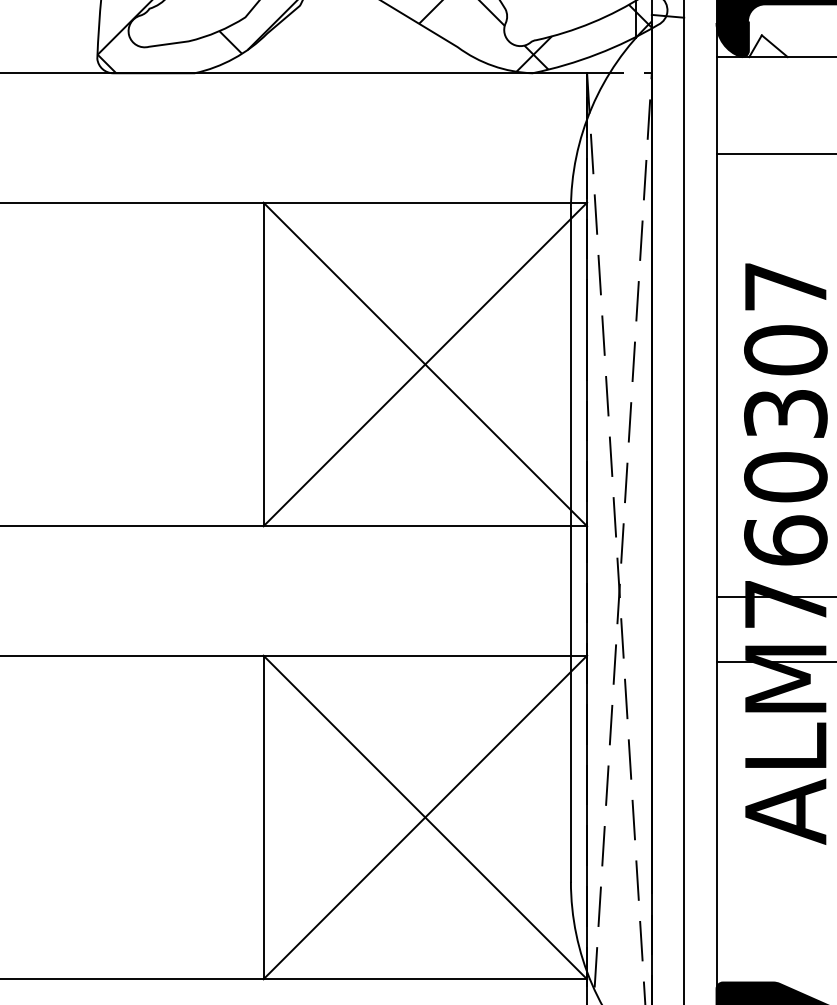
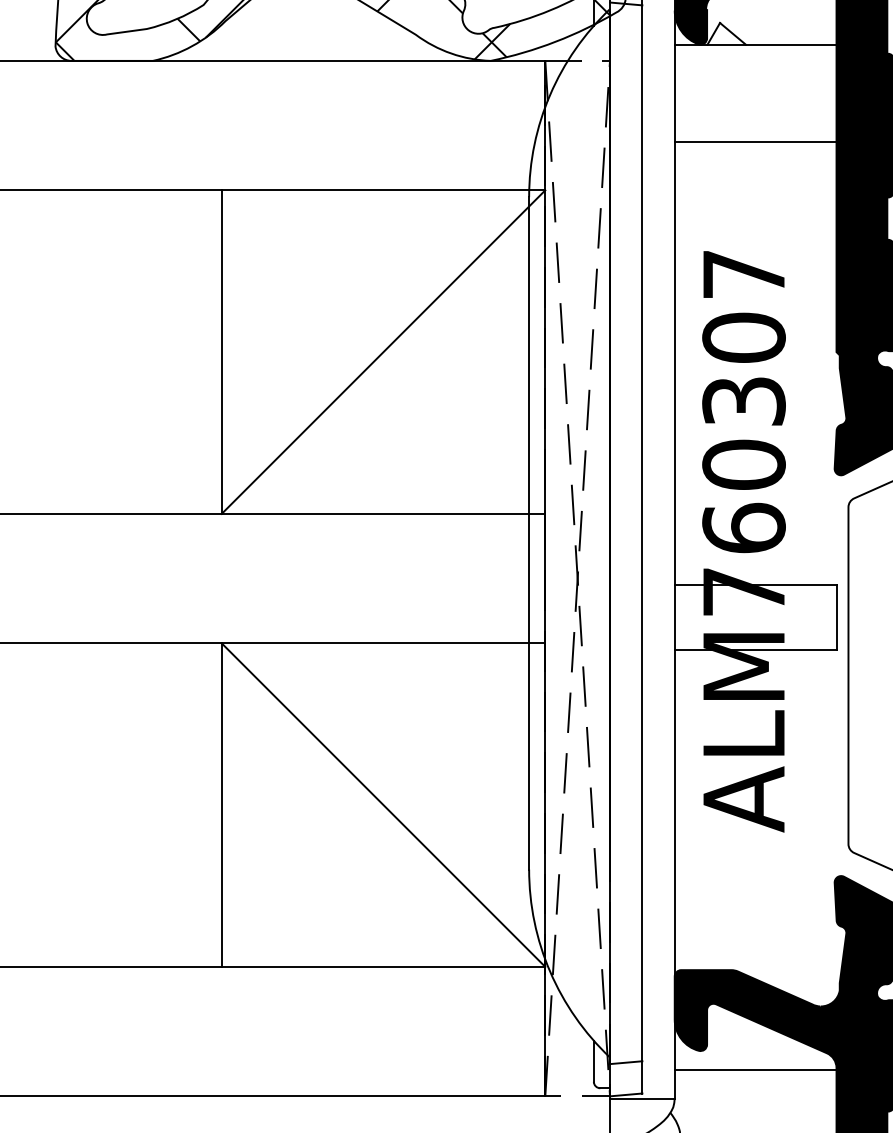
line: (425, 363) -> (383, 351), removed
line: (425, 816) -> (383, 804), removed

